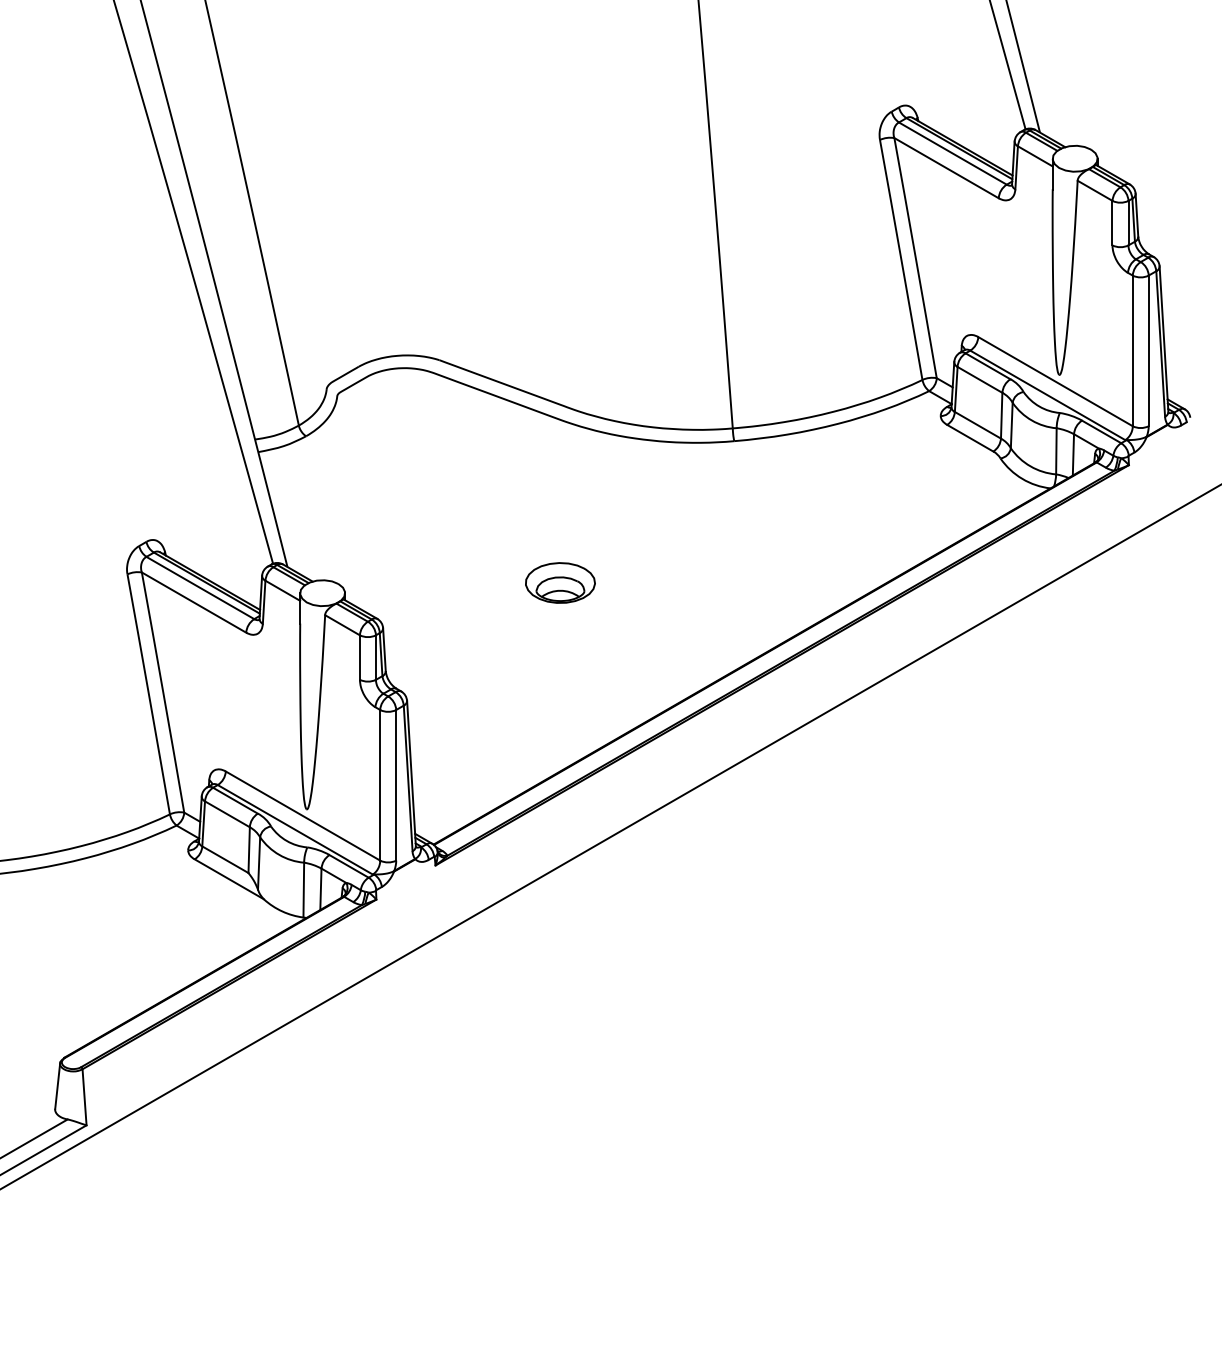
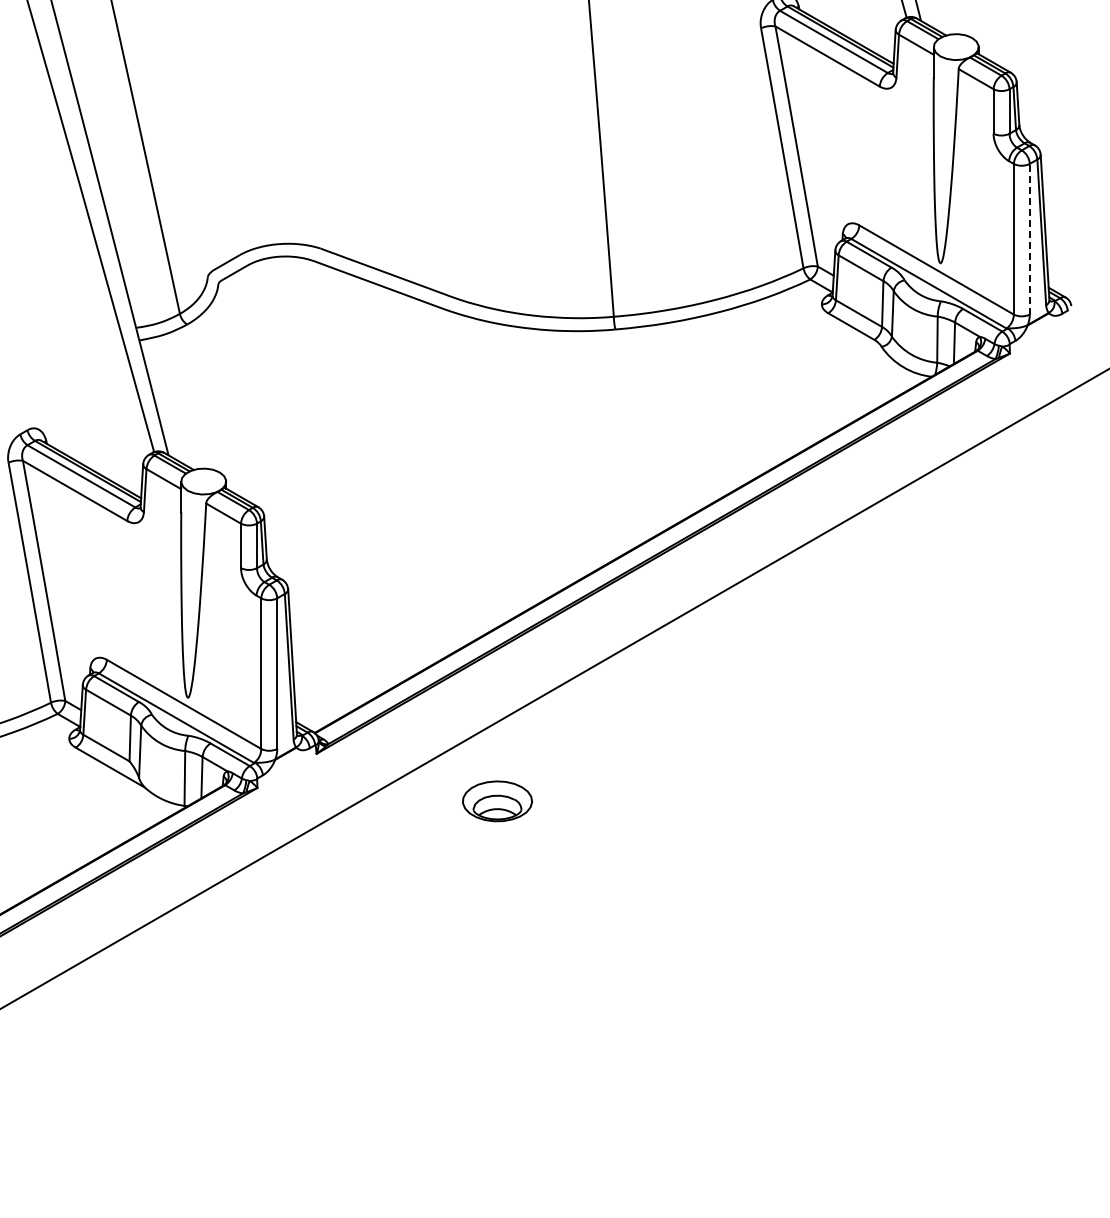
line: (1148, 350) -> (1029, 238), solid -> dashed
part: (560, 582) -> (497, 800), moved

